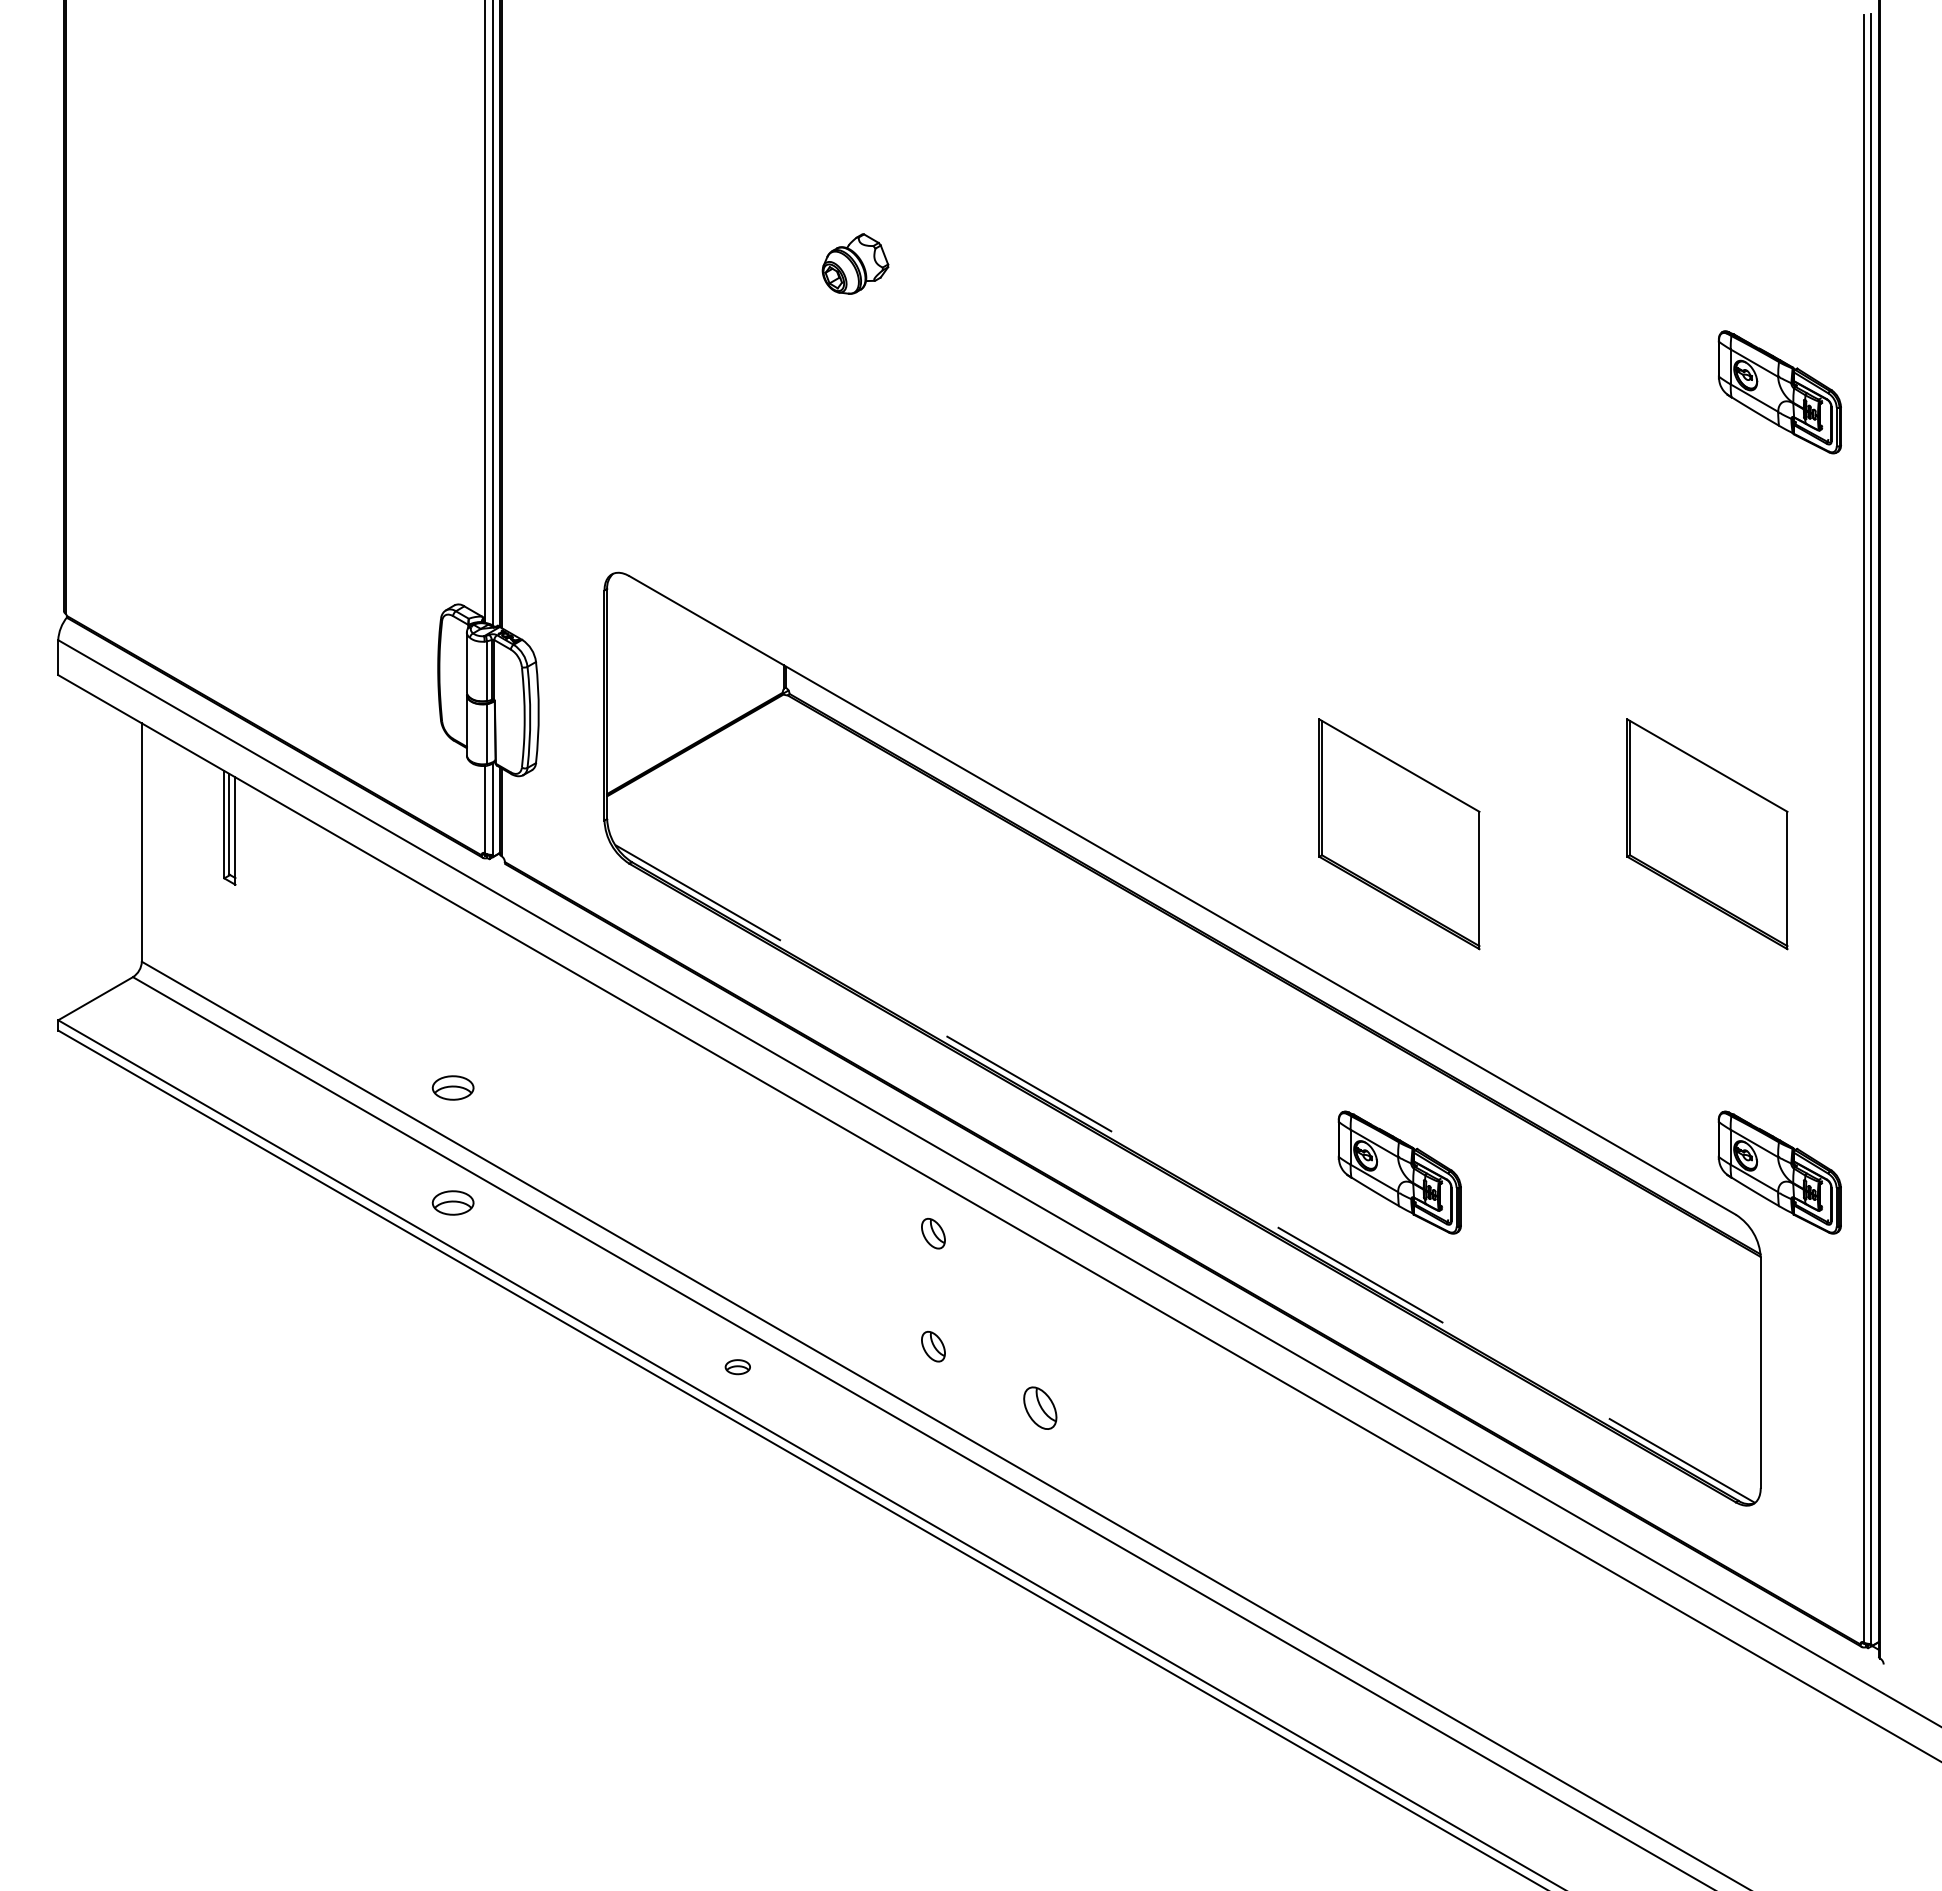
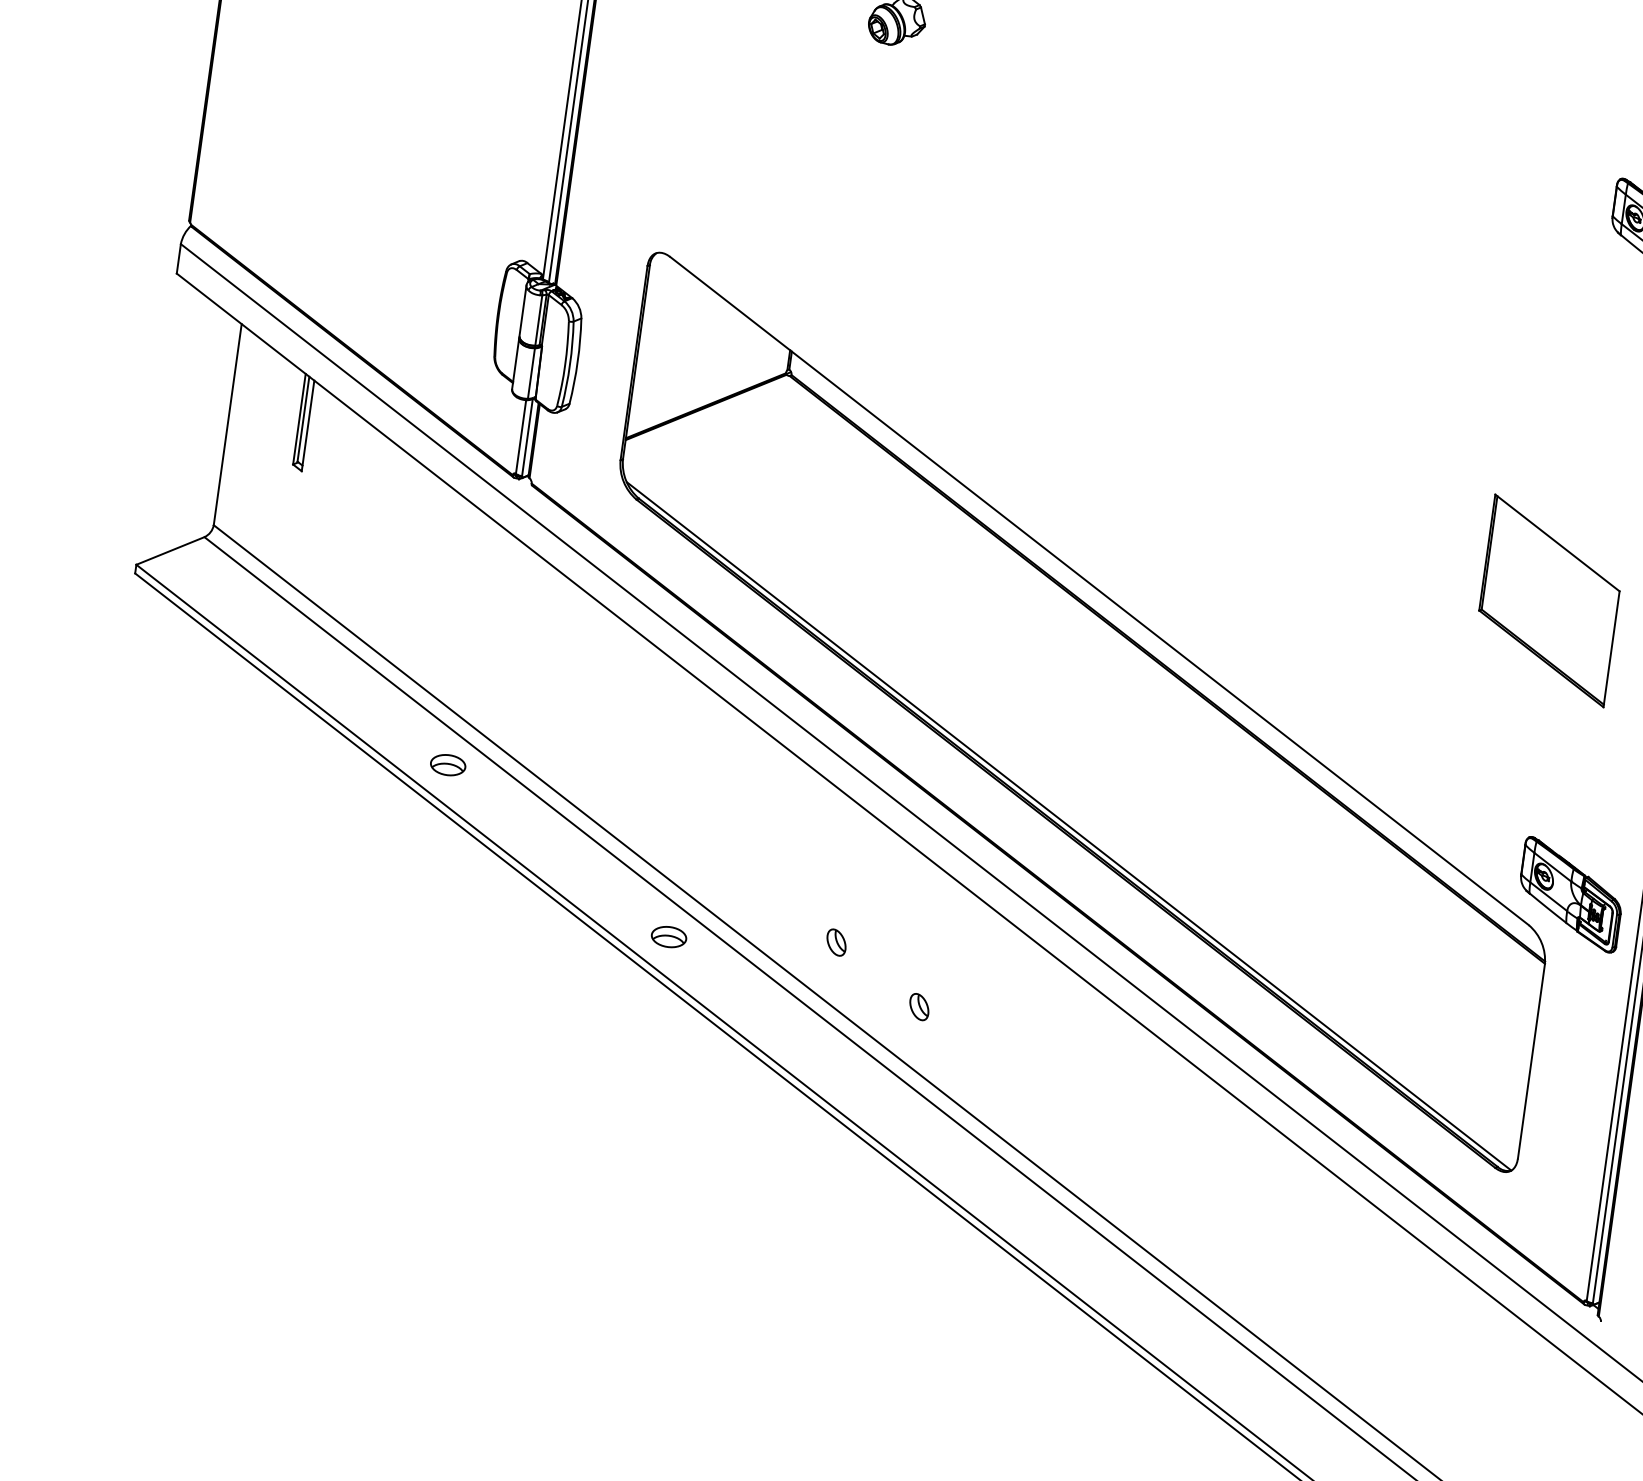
part: (1399, 834) -> (1289, 565), removed
part: (452, 1087) -> (461, 667), removed
part: (1399, 1172) -> (1250, 850), removed
line: (1185, 1174) -> (1069, 826), dashed -> solid
part: (933, 1233) -> (849, 847), removed
part: (737, 1366) -> (668, 936), size x1.67
part: (1039, 1408) -> (918, 1007), size x0.71

